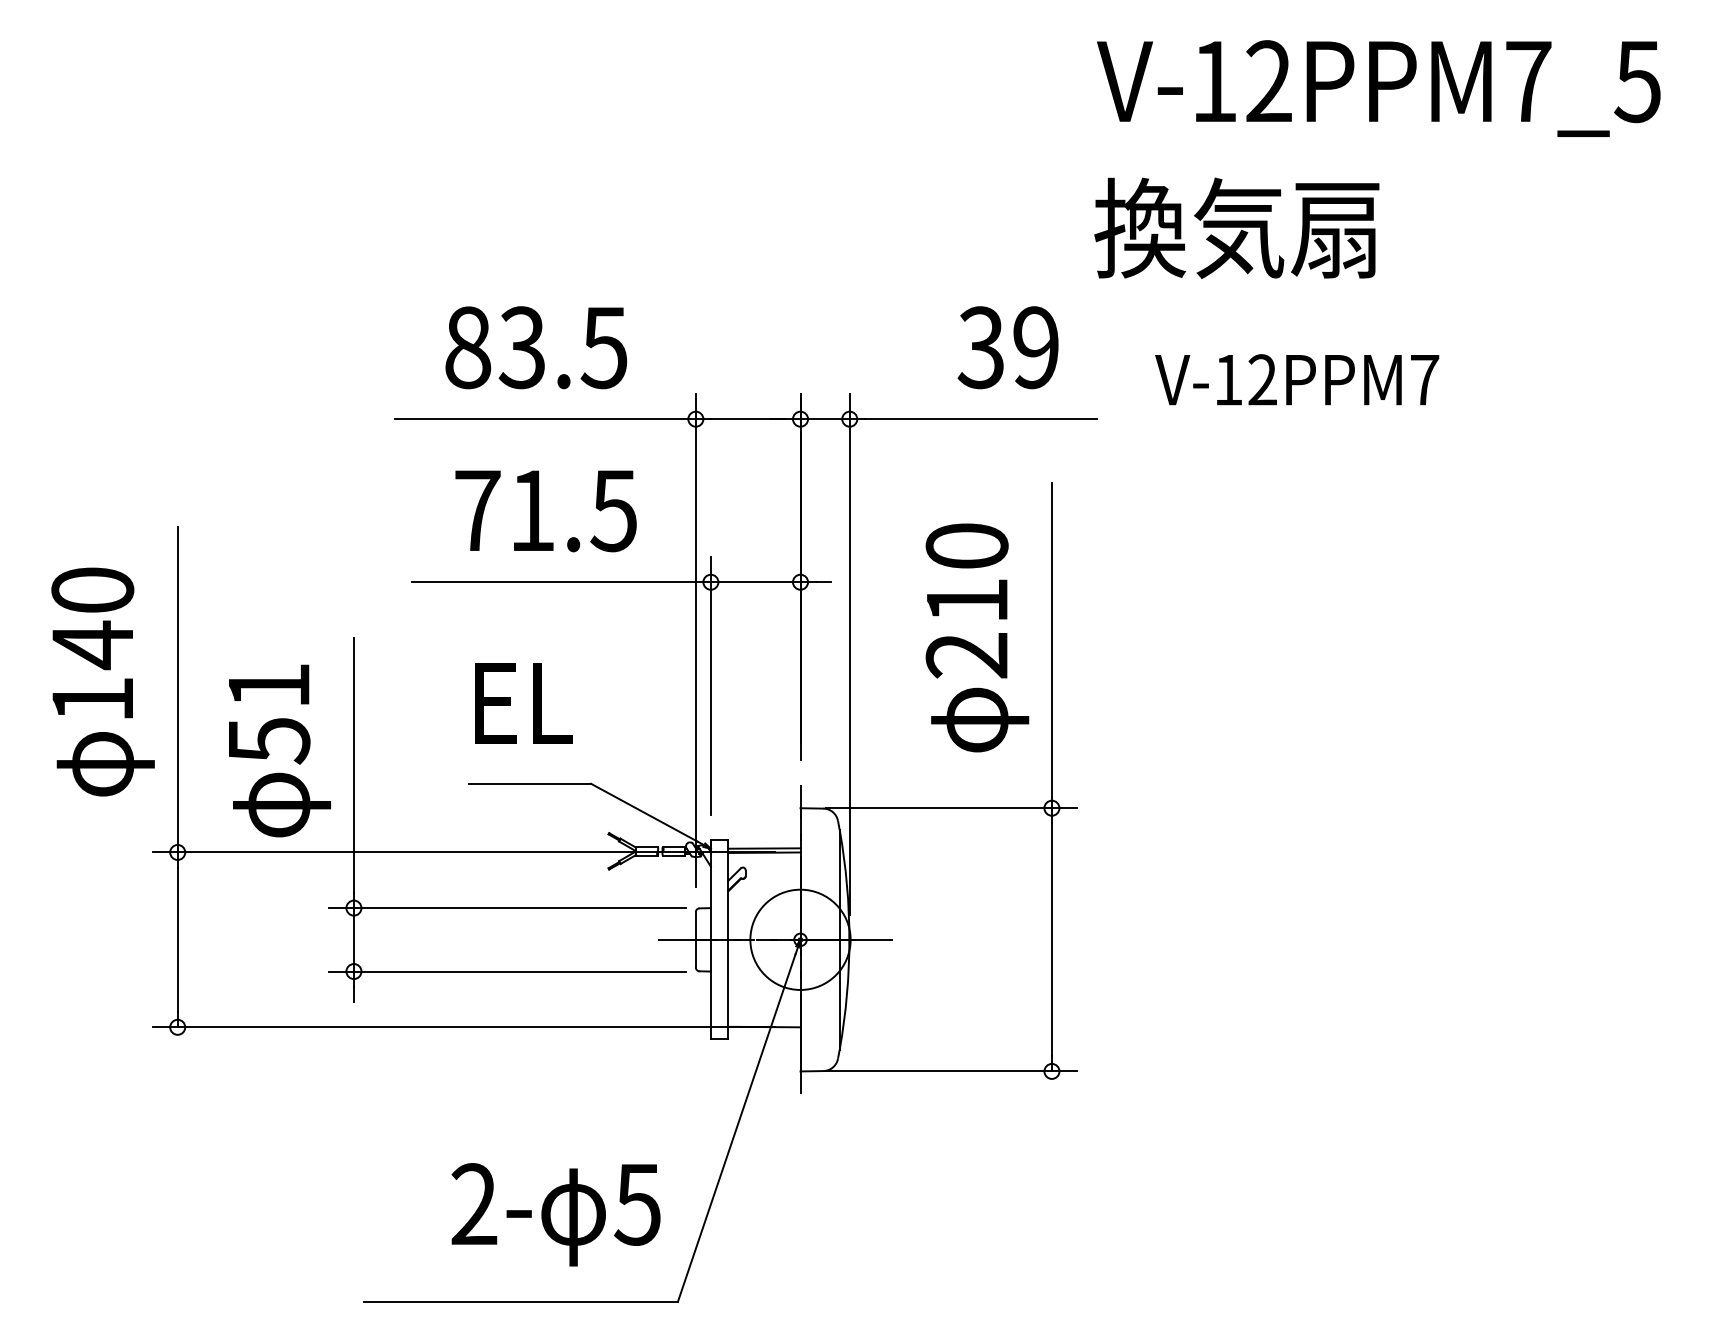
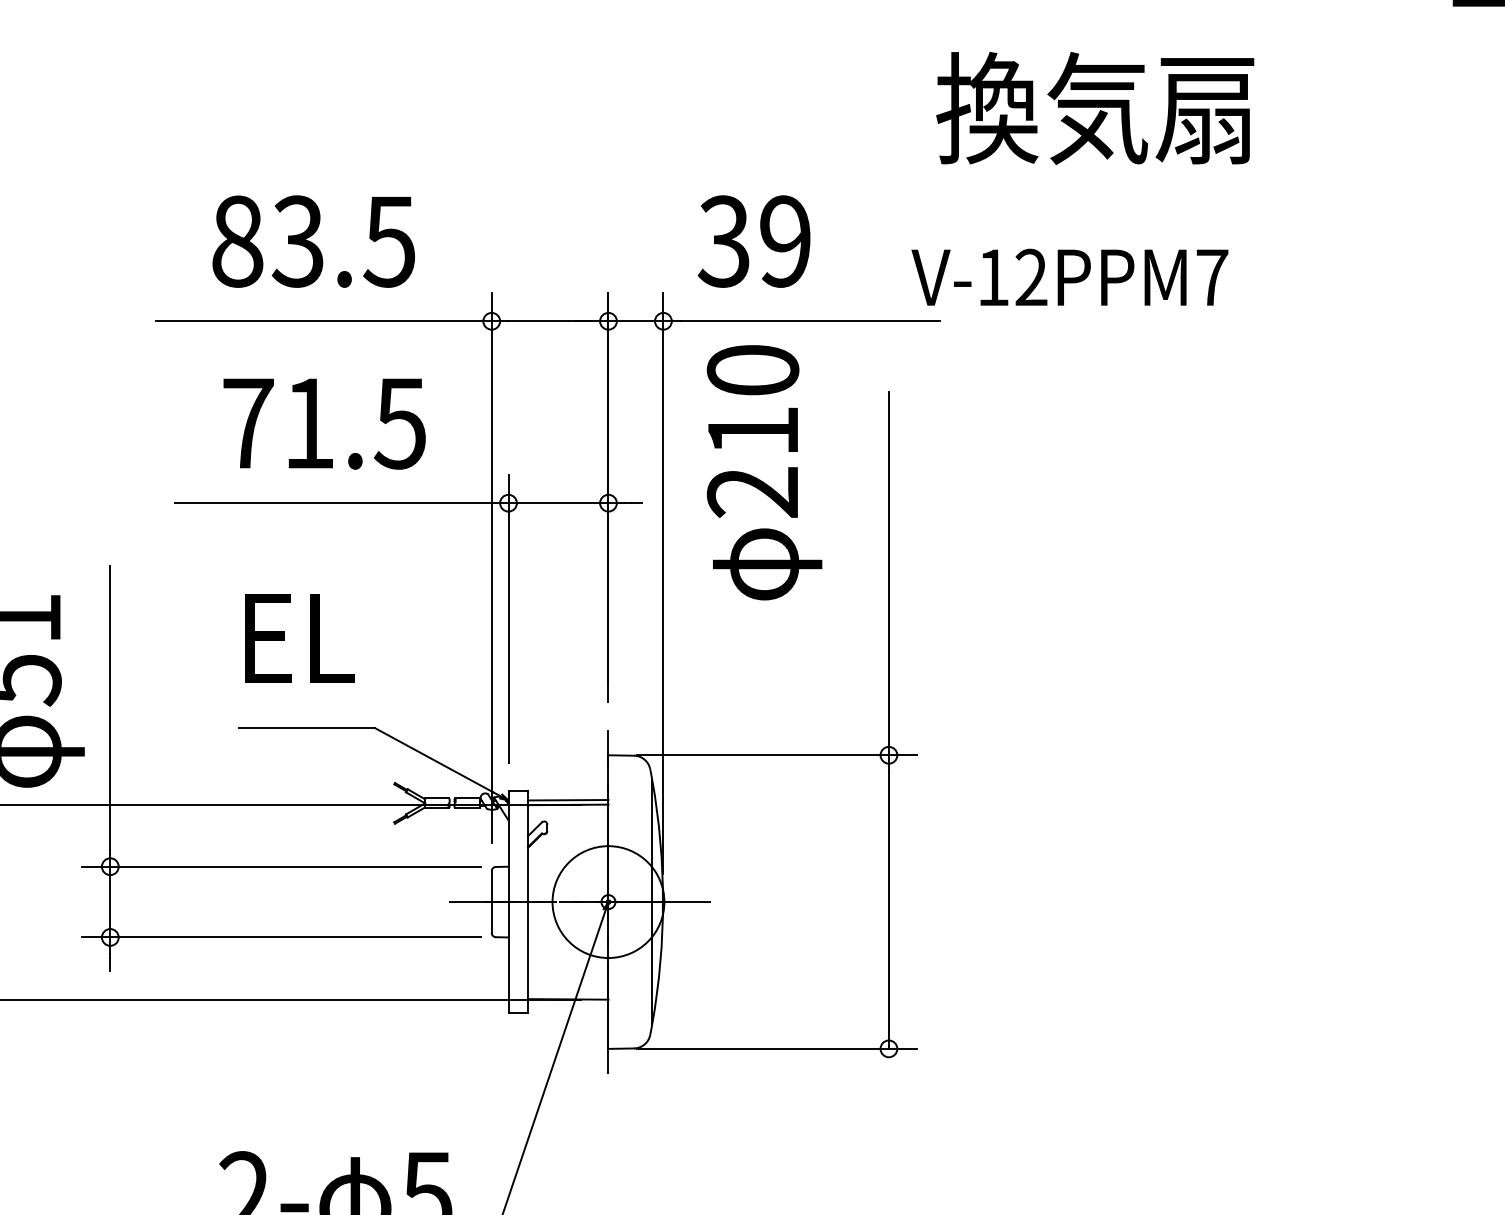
text: (1007, 347) -> (753, 241), moved
text: (1297, 379) -> (1070, 277), moved
text: (977, 637) -> (764, 472), moved

